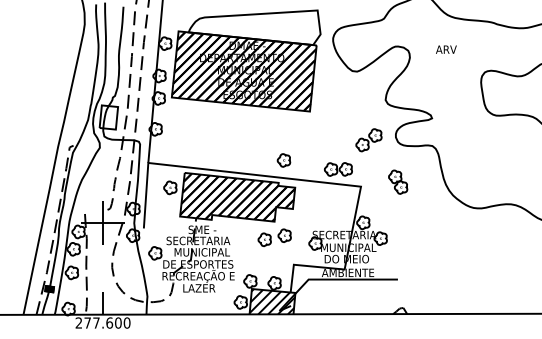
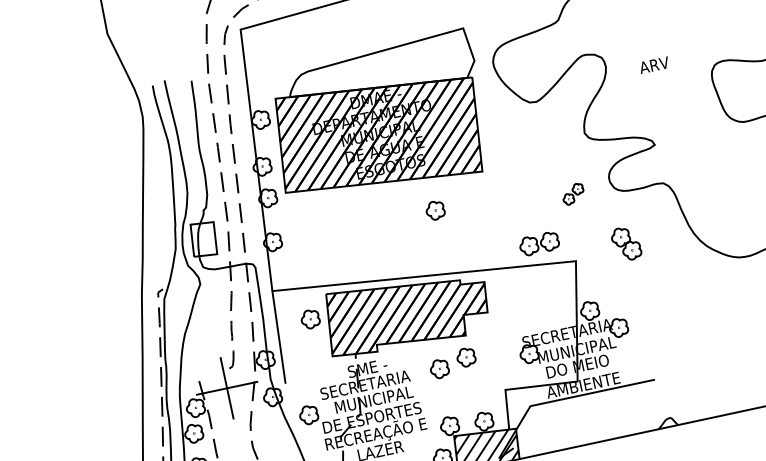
text: (446, 49) -> (654, 64), moved
part: (368, 140) -> (572, 194), size x0.6
part: (283, 160) -> (434, 210), moved
part: (274, 237) -> (452, 362), moved

